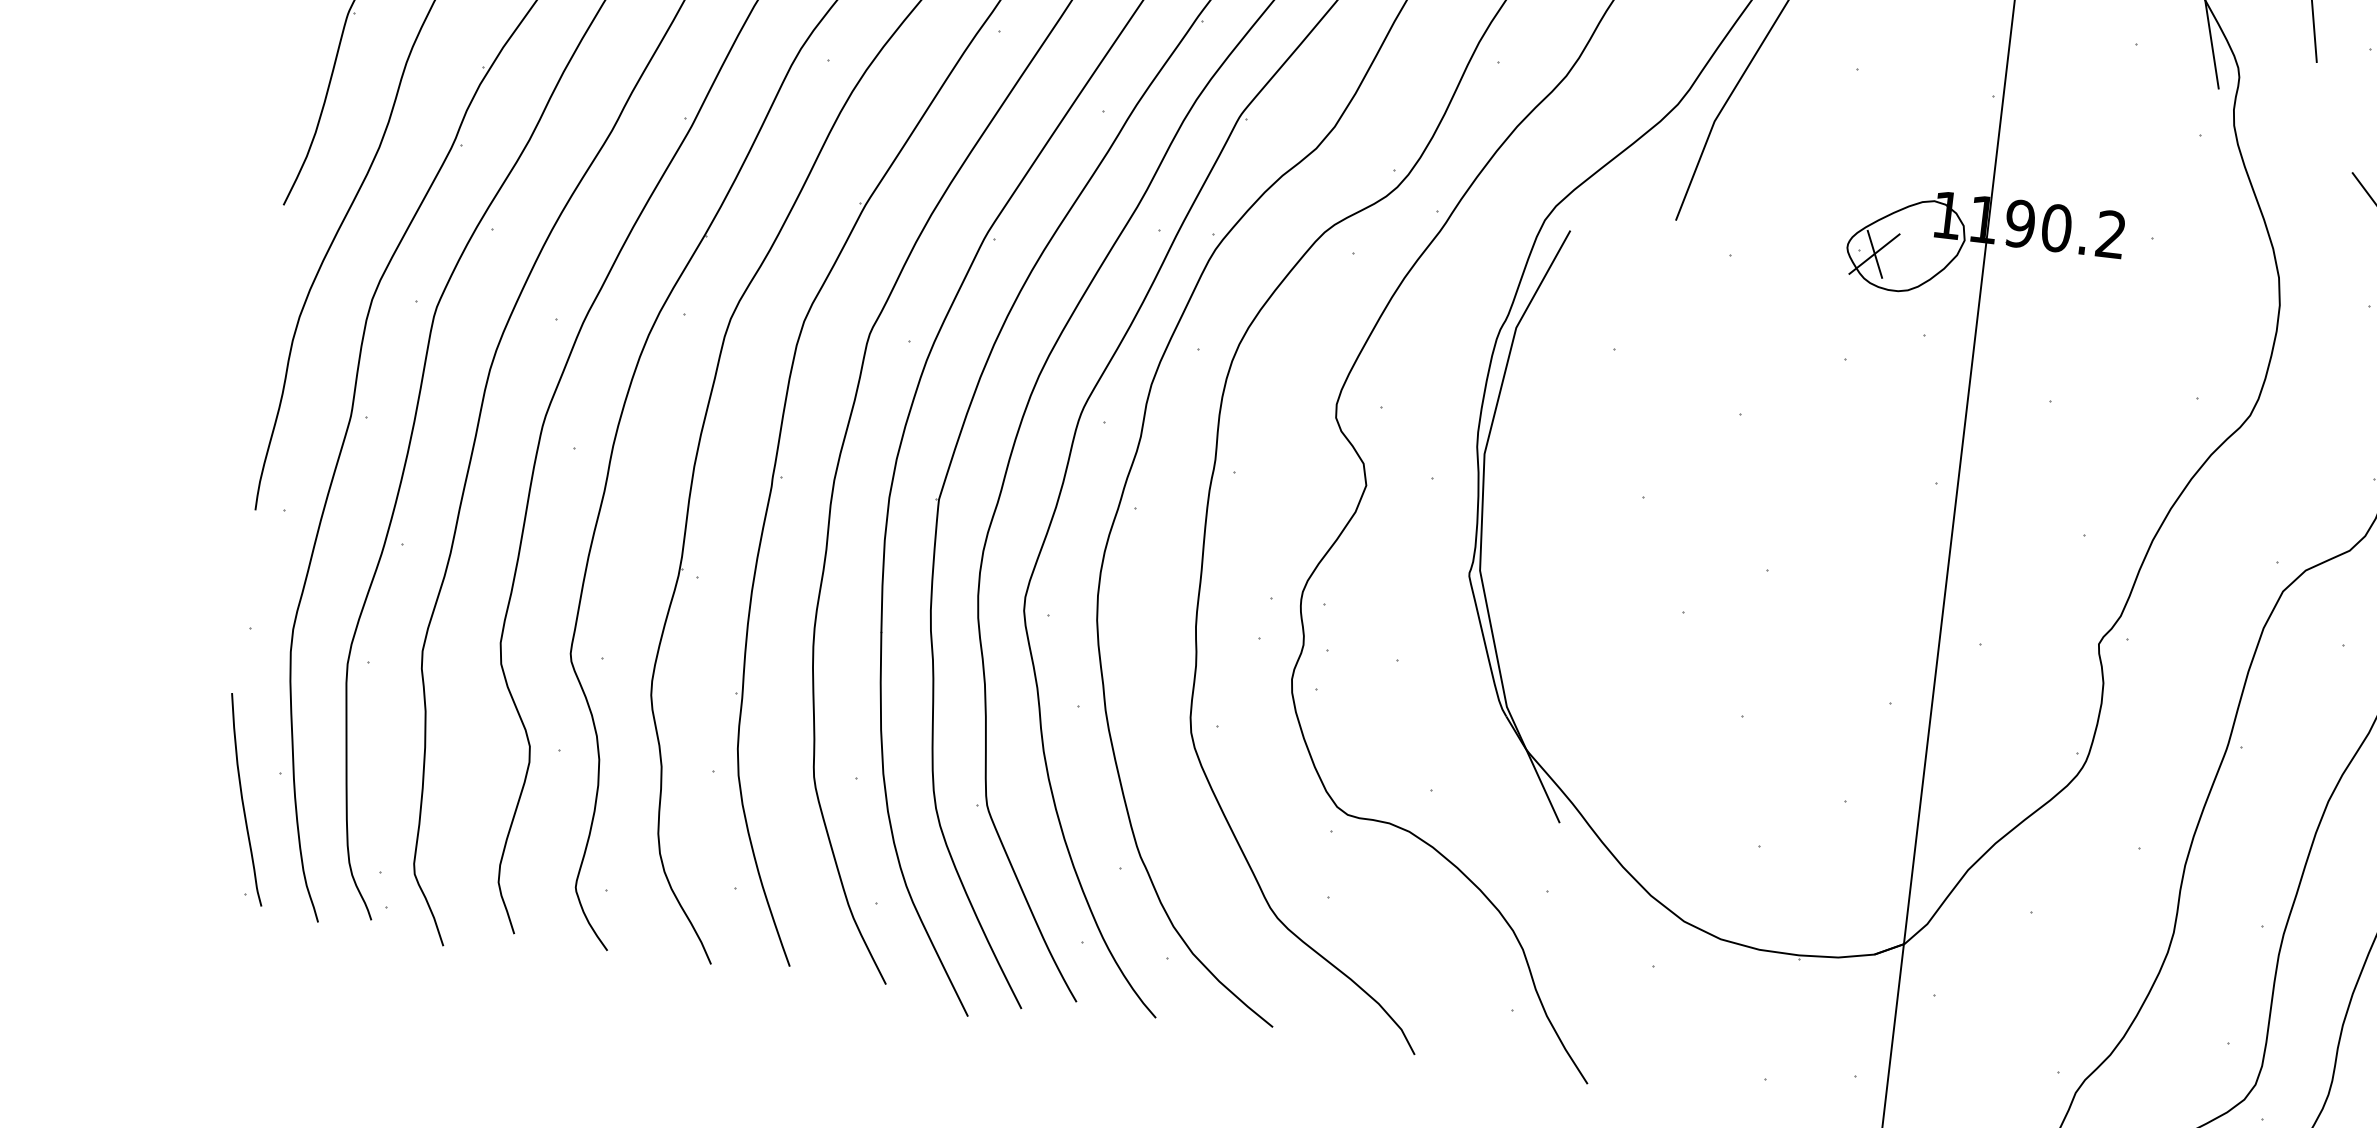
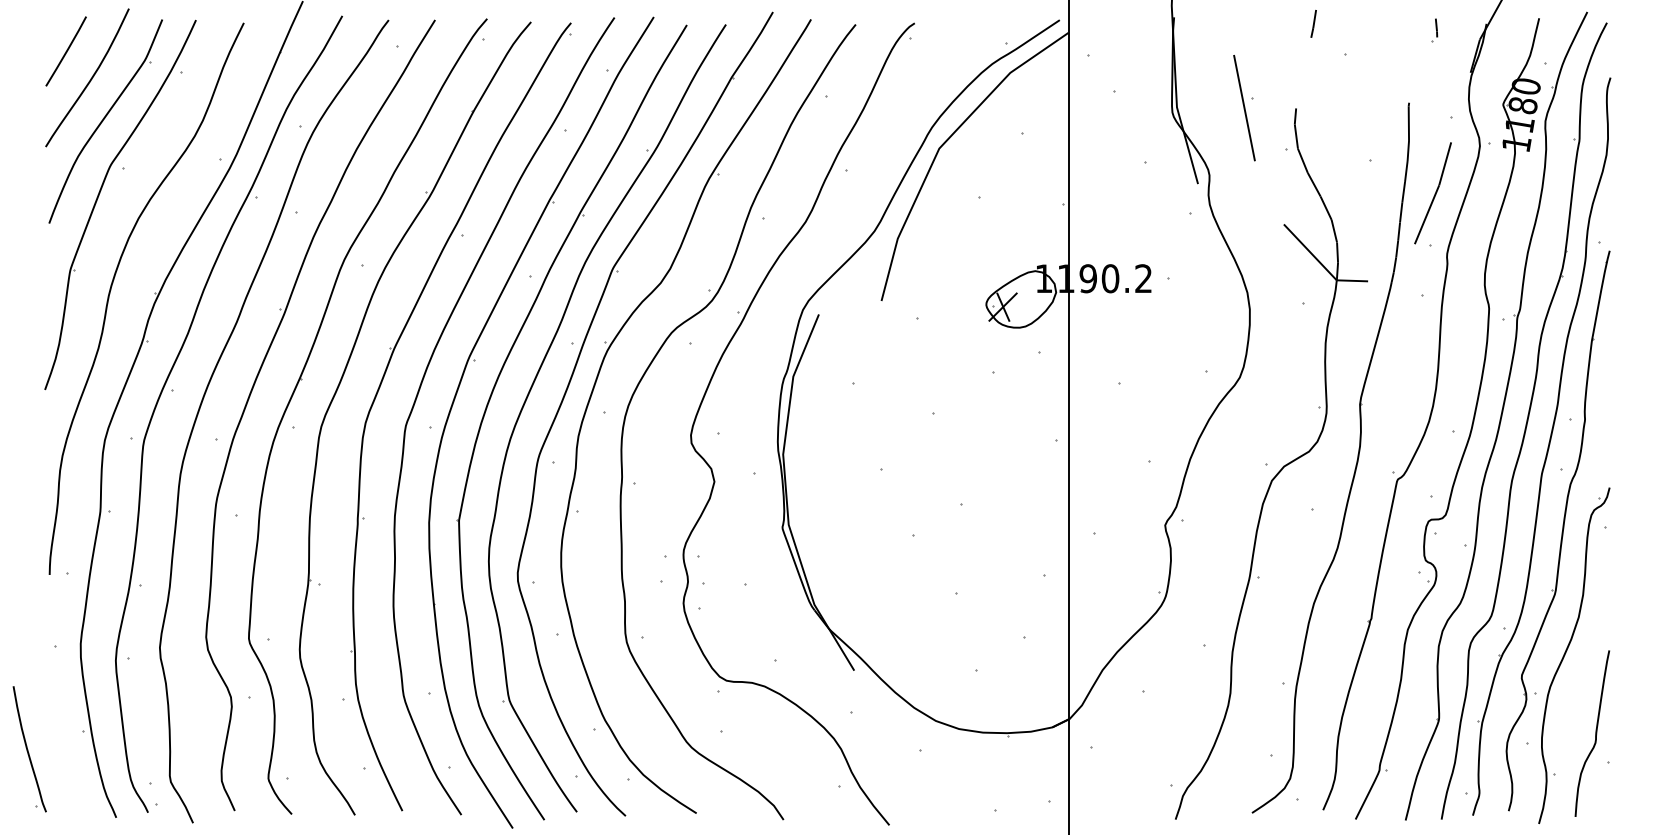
part: (246, 800) -> (29, 749), moved

